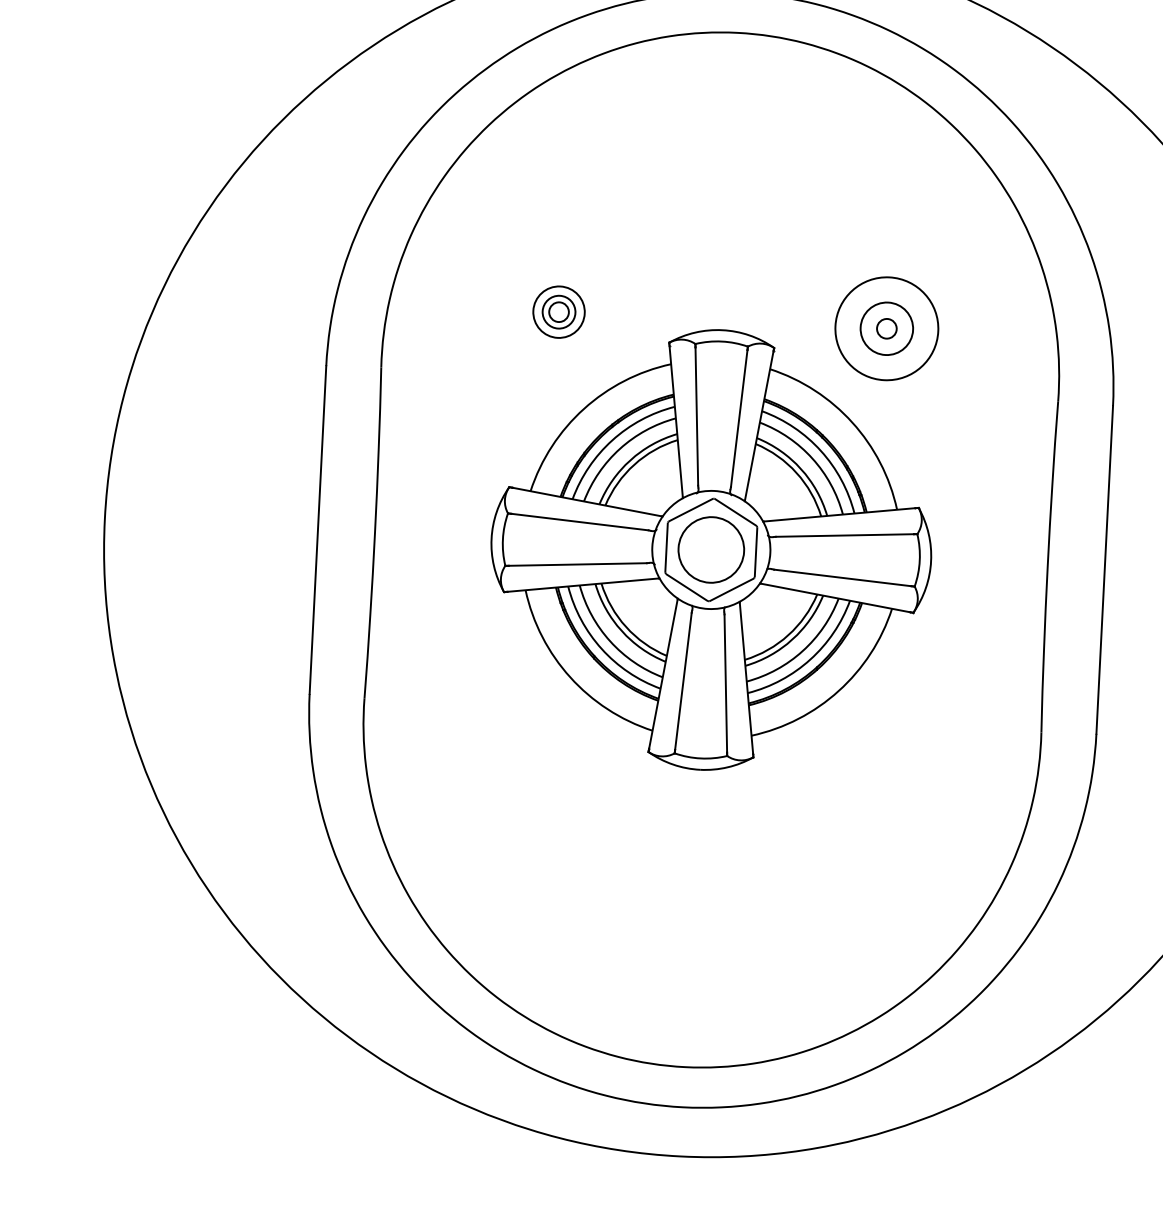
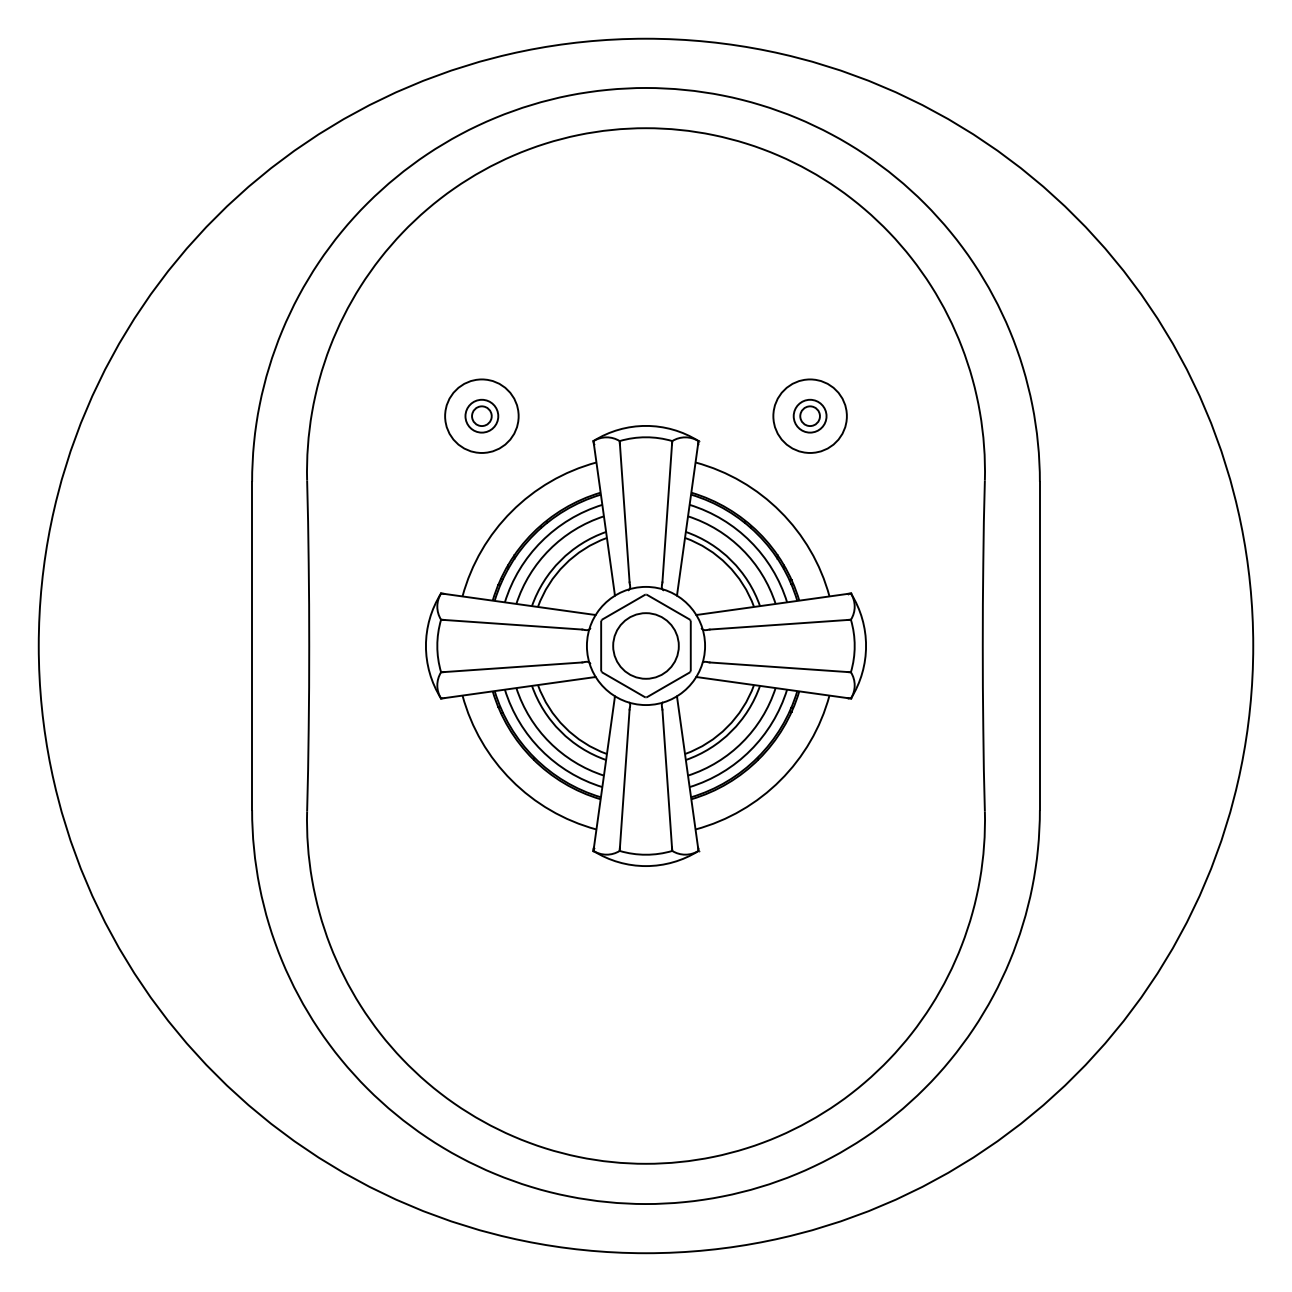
circle: (558, 311) -> (481, 415), size x1.43
circle: (886, 328) -> (809, 415), size x0.62
circle: (886, 328) -> (809, 415), size x0.71

